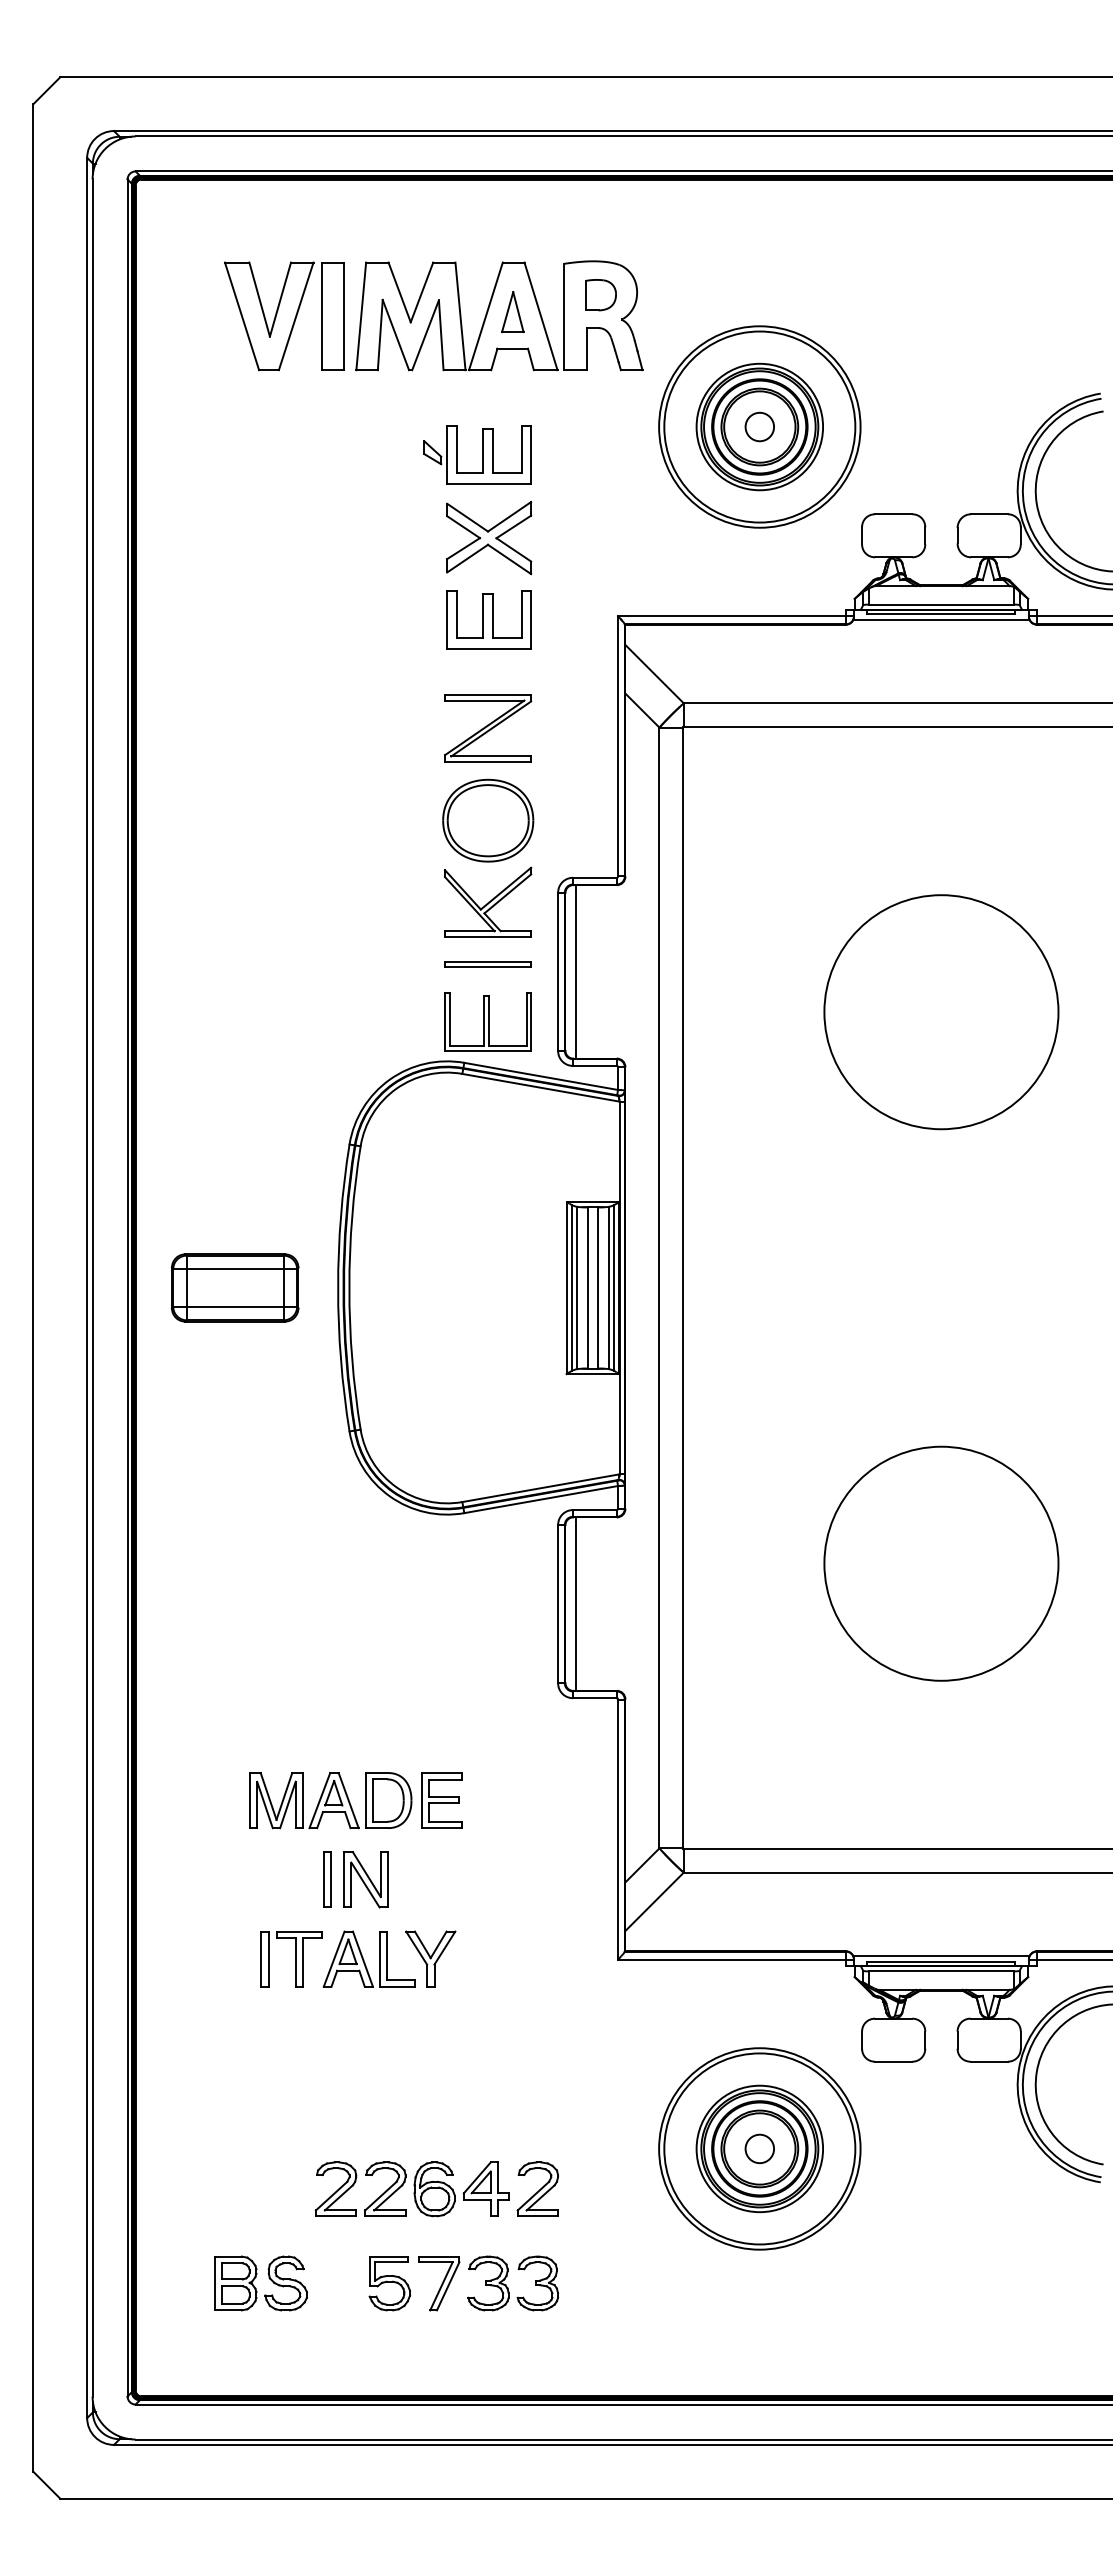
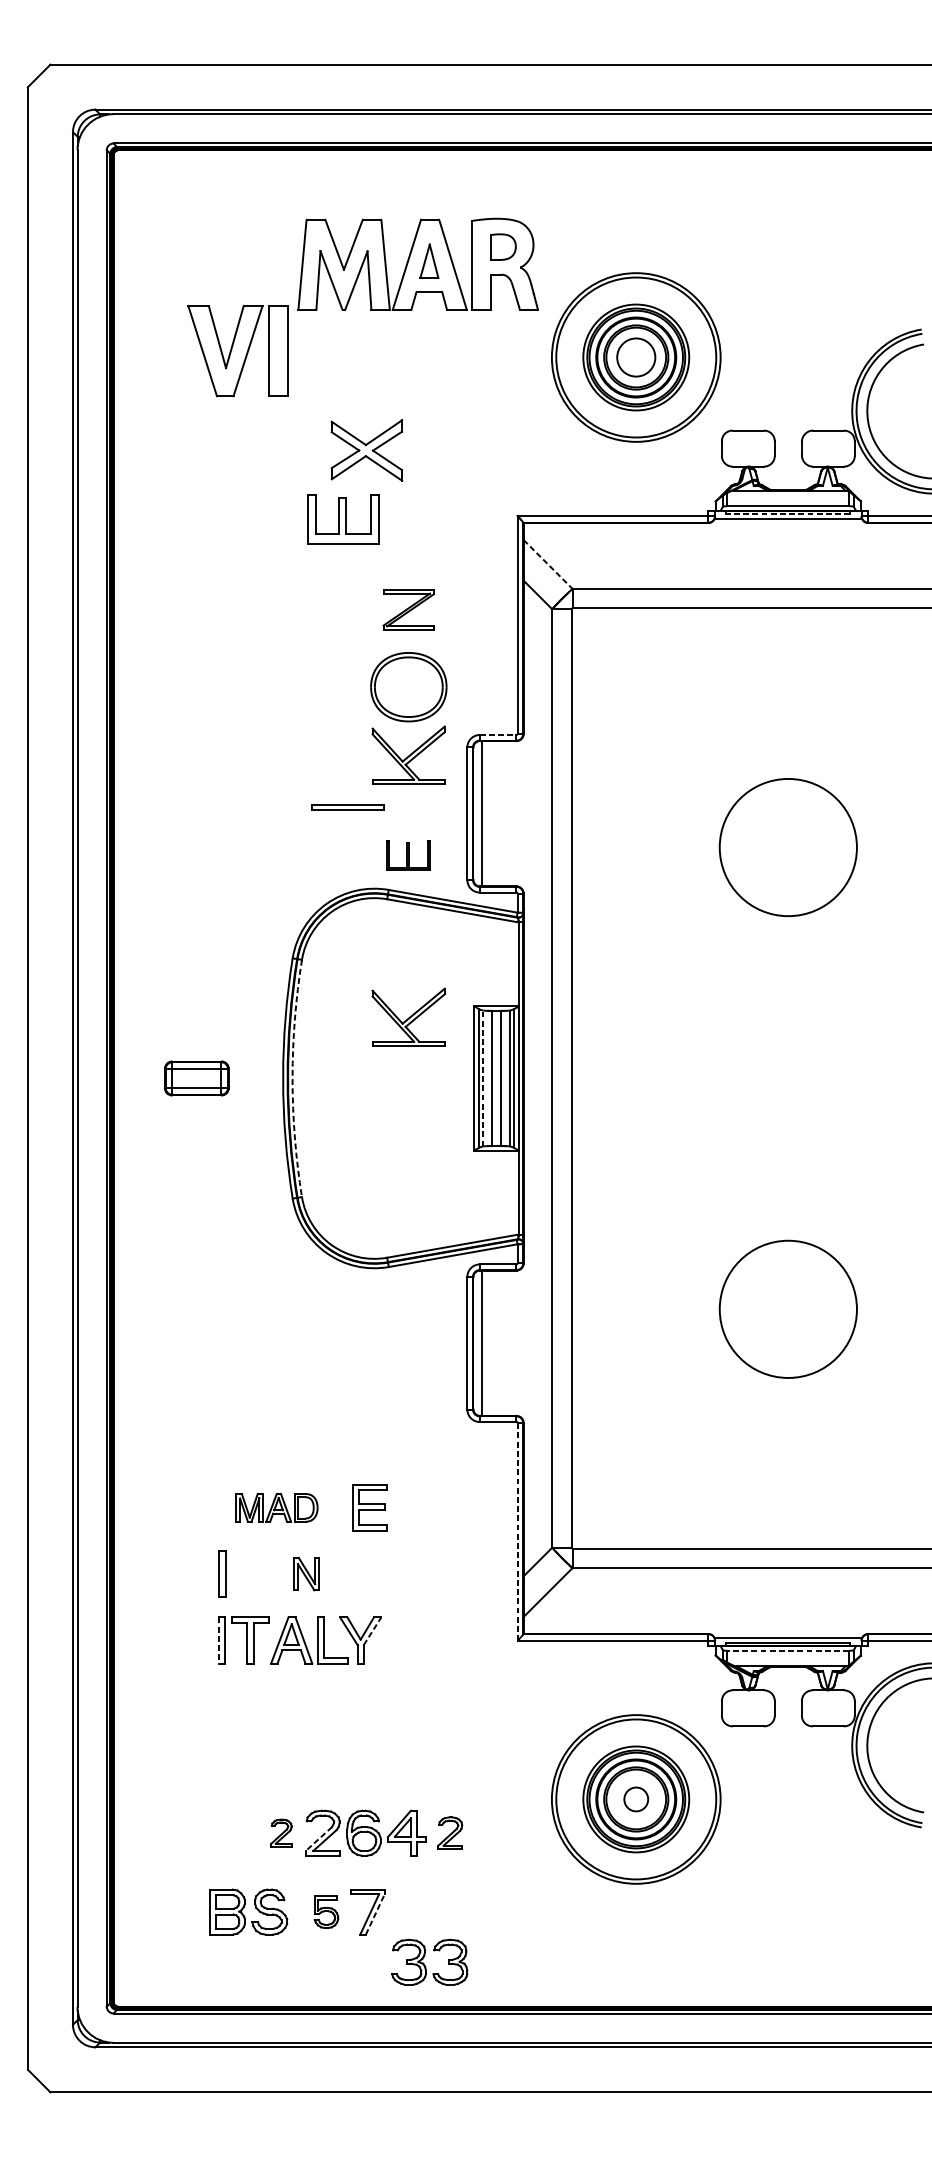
part: (284, 316) -> (238, 351), moved
circle: (759, 426) -> (635, 357), size x1.6
part: (477, 454) -> (399, 380), removed
part: (489, 538) -> (367, 450), moved
line: (941, 614) -> (788, 514), solid -> dashed
part: (488, 619) -> (342, 518), moved
line: (654, 674) -> (548, 564), solid -> dashed
part: (488, 728) -> (409, 609), size x0.7
line: (594, 877) -> (497, 734), solid -> dashed
part: (487, 964) -> (347, 807), moved
circle: (941, 1012) -> (788, 847), size x0.7
part: (487, 1021) -> (408, 855), size x0.6
part: (488, 1214) -> (409, 1016), added
part: (234, 1287) -> (196, 1078), size x0.6
line: (577, 1287) -> (483, 1078), solid -> dashed
arc: (349, 1288) -> (292, 1078), solid -> dashed
circle: (941, 1563) -> (788, 1309), size x0.7
part: (330, 1800) -> (276, 1507), size x0.6
line: (618, 1829) -> (517, 1531), solid -> dashed
part: (327, 1879) -> (222, 1573), moved
part: (365, 1879) -> (306, 1573), size x0.7
line: (445, 1947) -> (373, 1630), solid -> dashed
line: (261, 1959) -> (218, 1640), solid -> dashed
line: (941, 1971) -> (788, 1650), solid -> dashed
part: (335, 2188) -> (280, 1832), size x0.6
part: (537, 2188) -> (450, 1832), size x0.7
line: (380, 2196) -> (318, 1839), solid -> dashed
part: (389, 2283) -> (326, 1912), size x0.7
part: (254, 2285) -> (243, 1913), moved
line: (448, 2286) -> (375, 1914), solid -> dashed
part: (508, 2287) -> (425, 1965), moved

